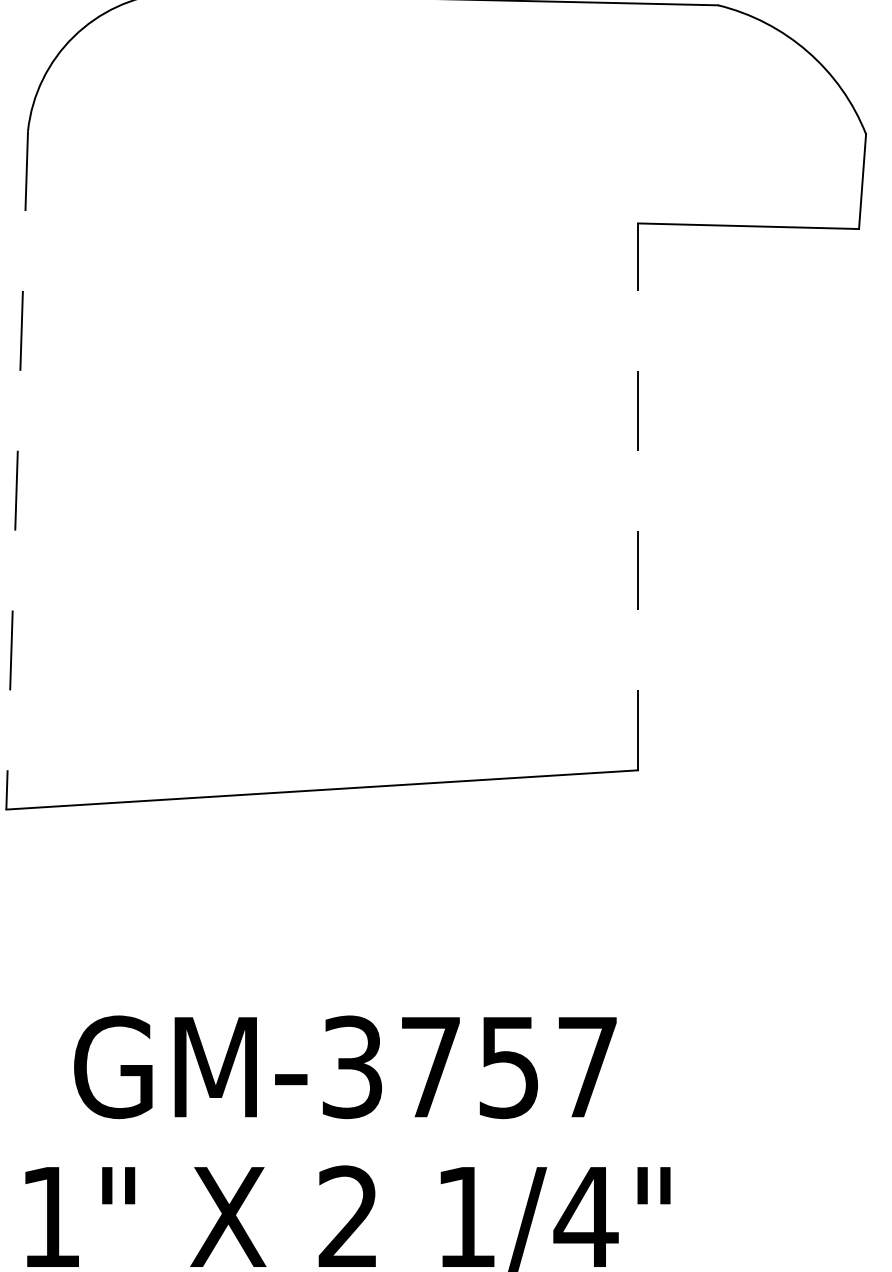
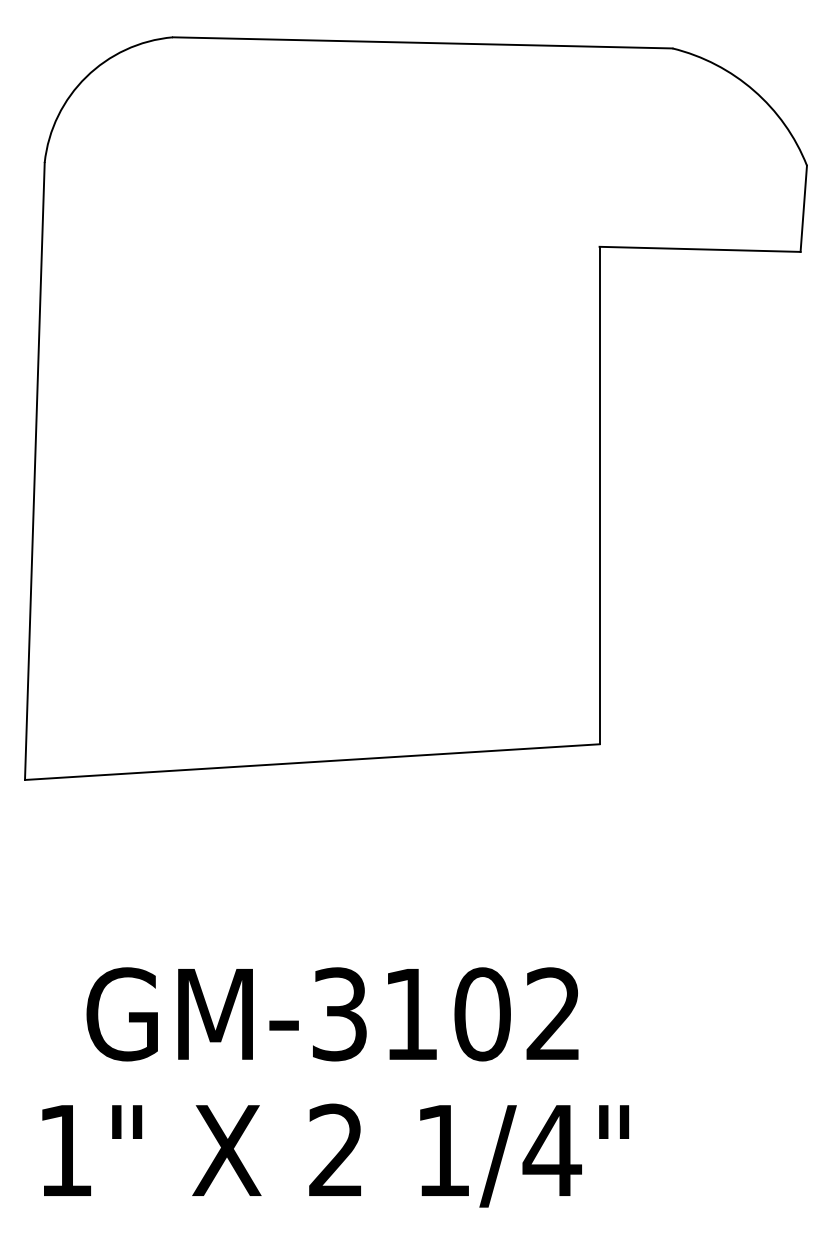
line: (16, 470) -> (34, 471), dashed -> solid
line: (637, 496) -> (599, 495), dashed -> solid
text: (509, 1067) -> (482, 1014), GM-3757 -> GM-3102

